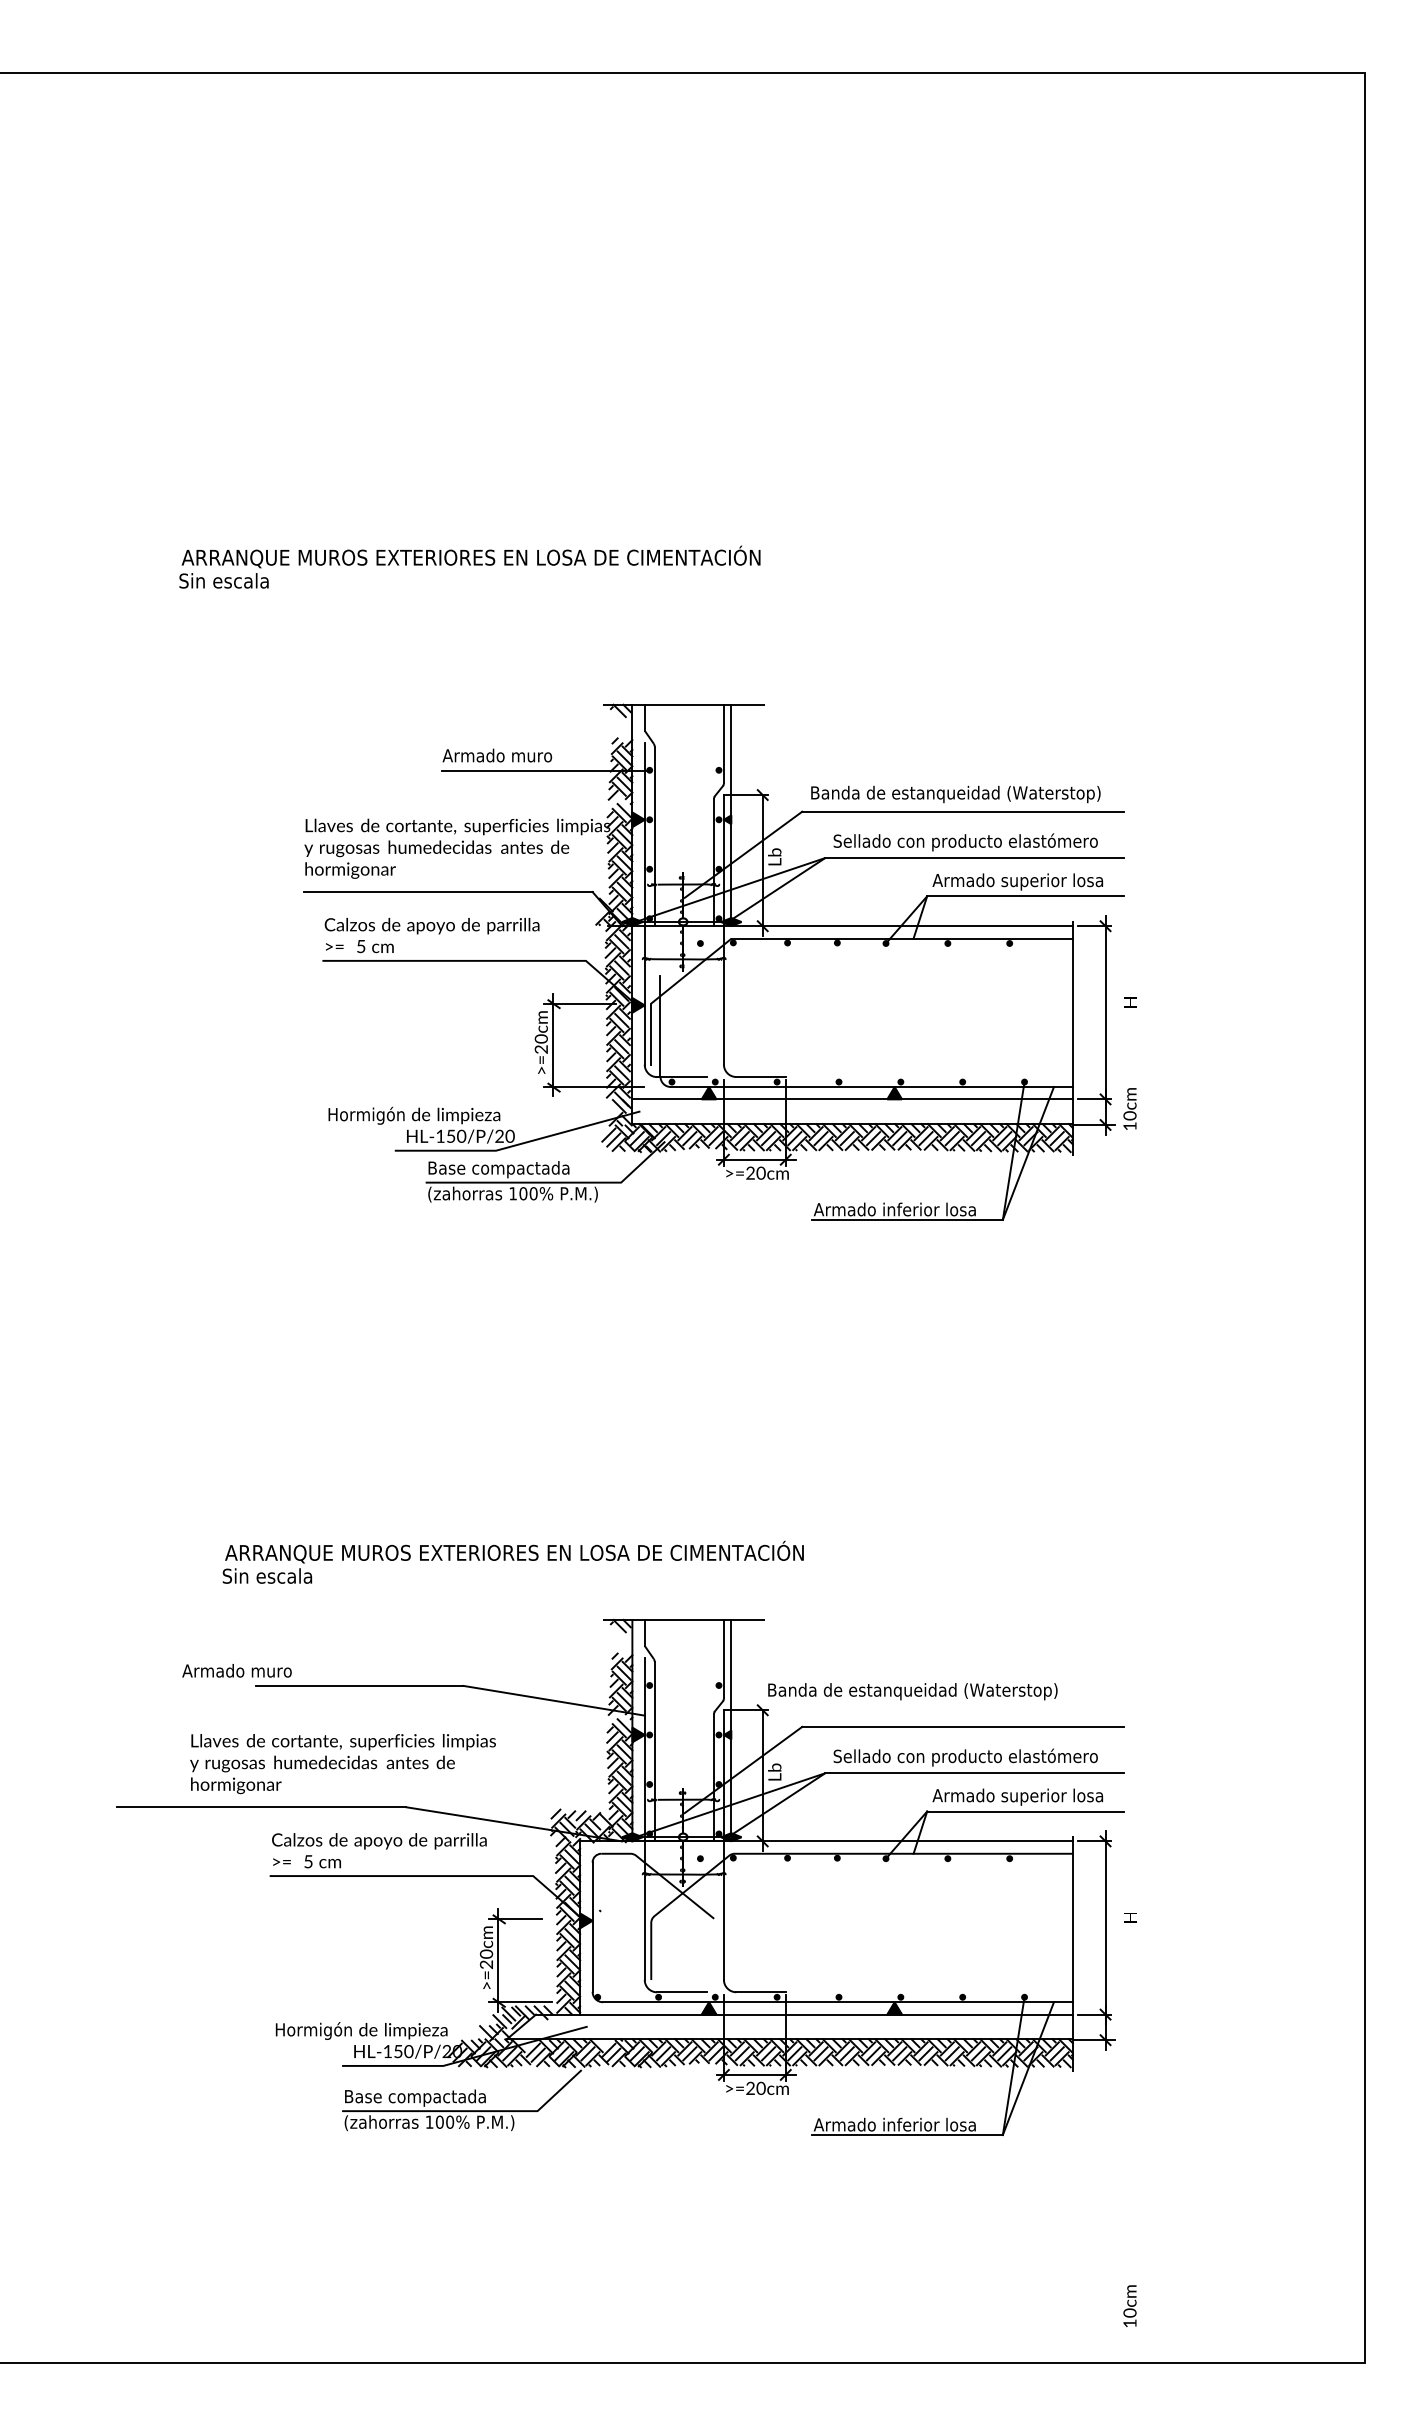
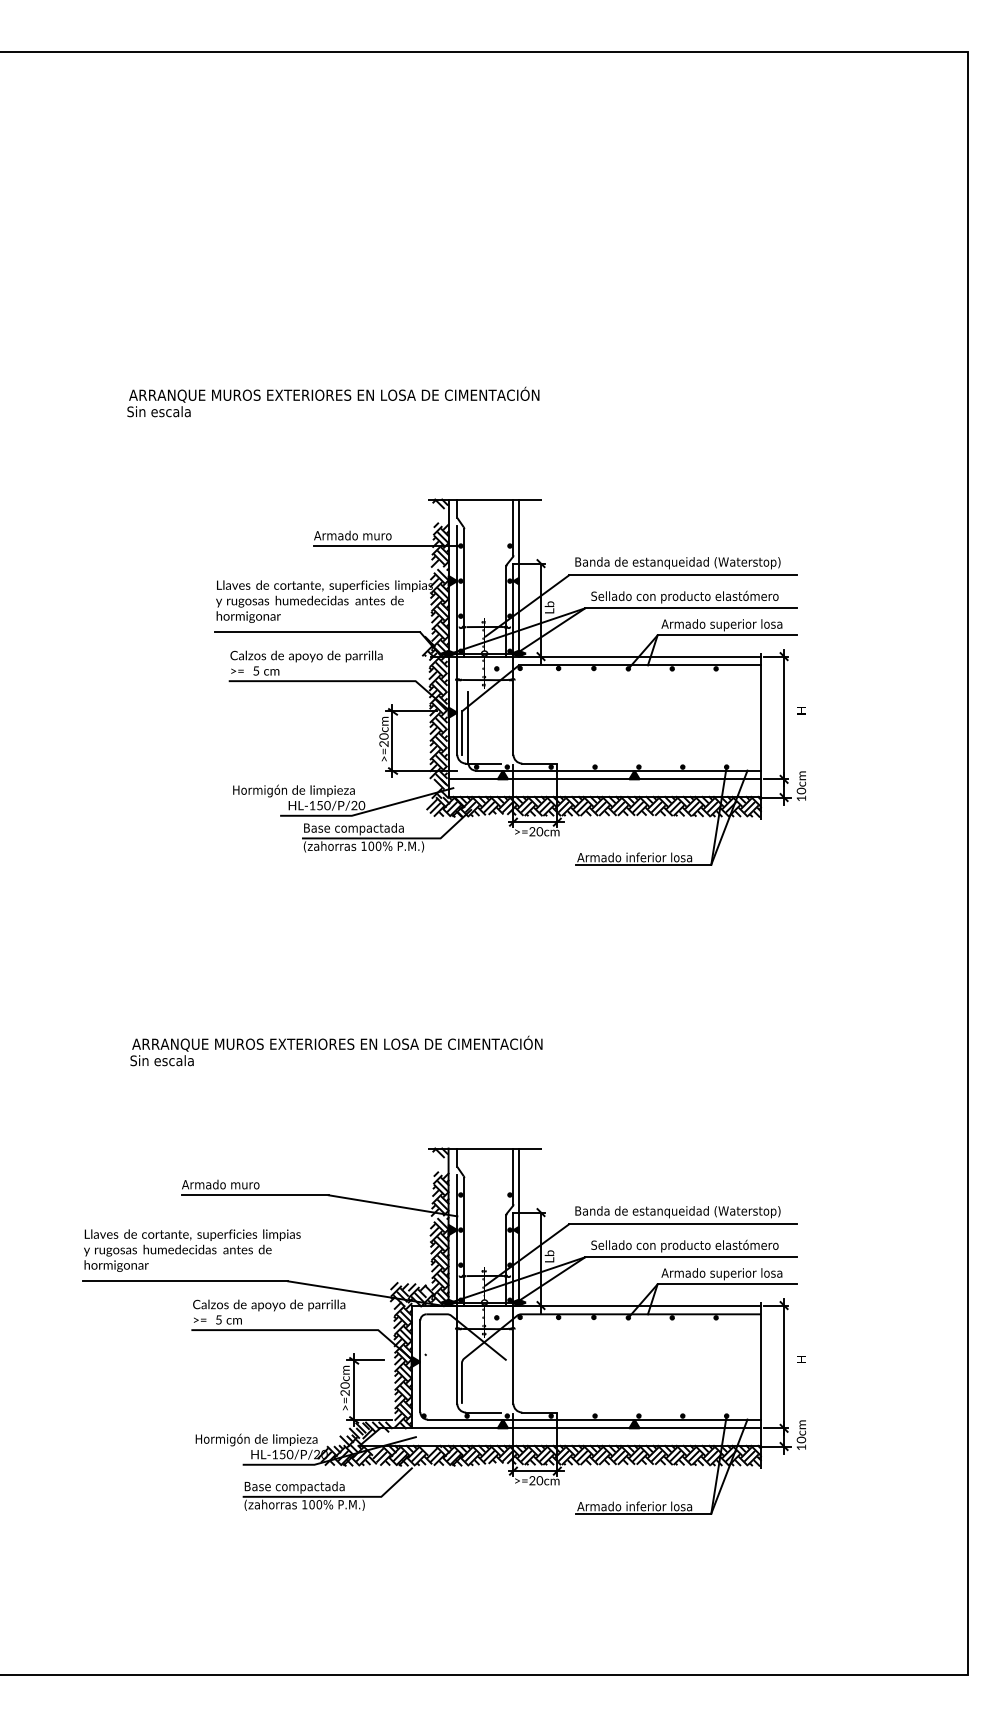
text: (512, 1561) -> (335, 1050), moved
text: (236, 1670) -> (220, 1184), moved
text: (912, 1691) -> (677, 1212), moved
text: (342, 1764) -> (191, 1251), moved
text: (1129, 2305) -> (801, 1434), moved

